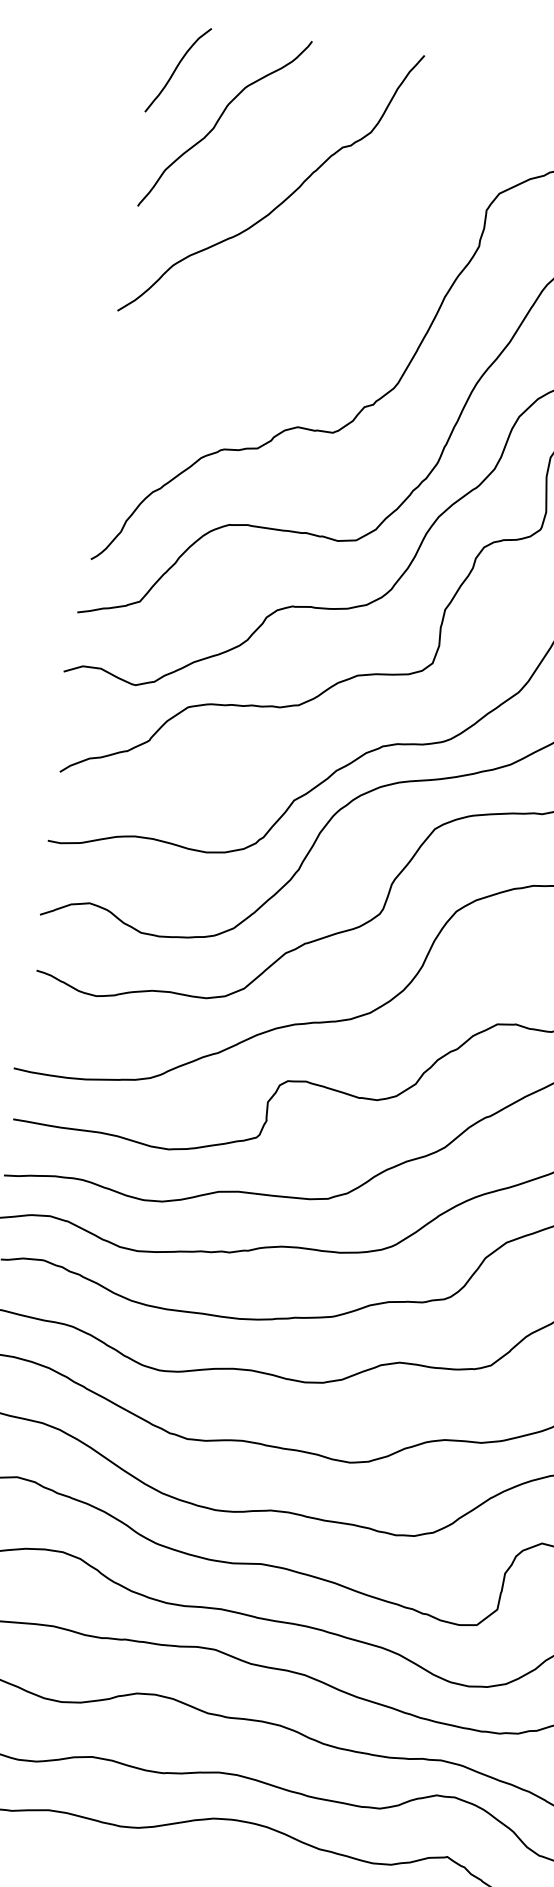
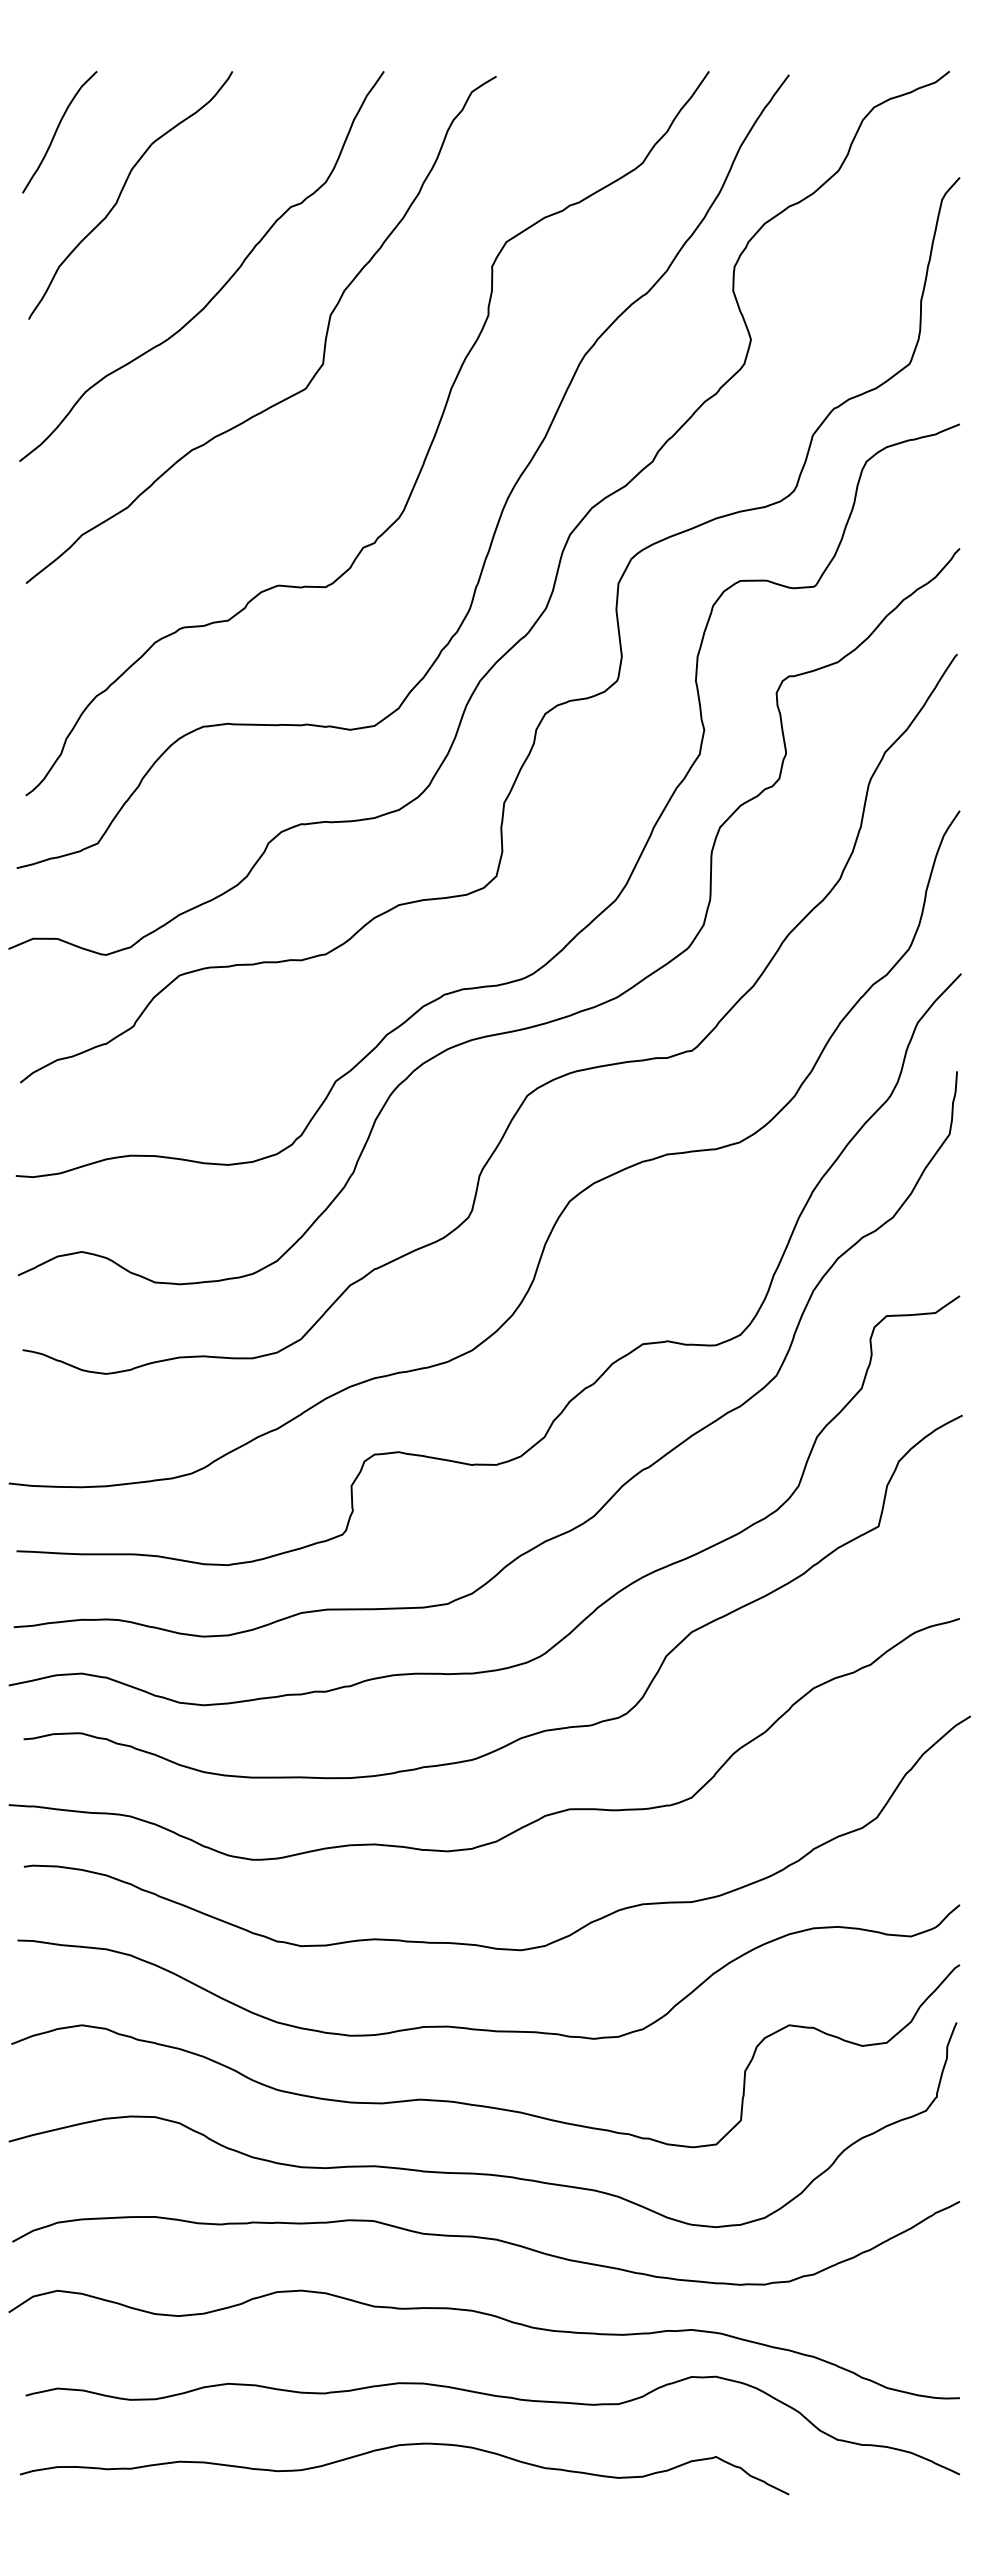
curve: (355, 248) -> (324, 339), added

